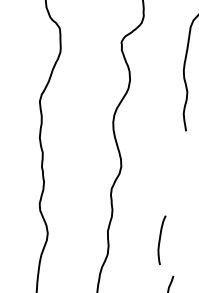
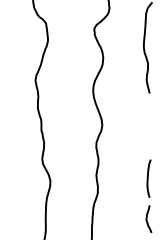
curve: (160, 239) -> (148, 178), moved

